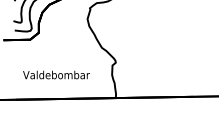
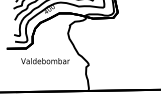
text: (56, 75) -> (45, 61), moved

